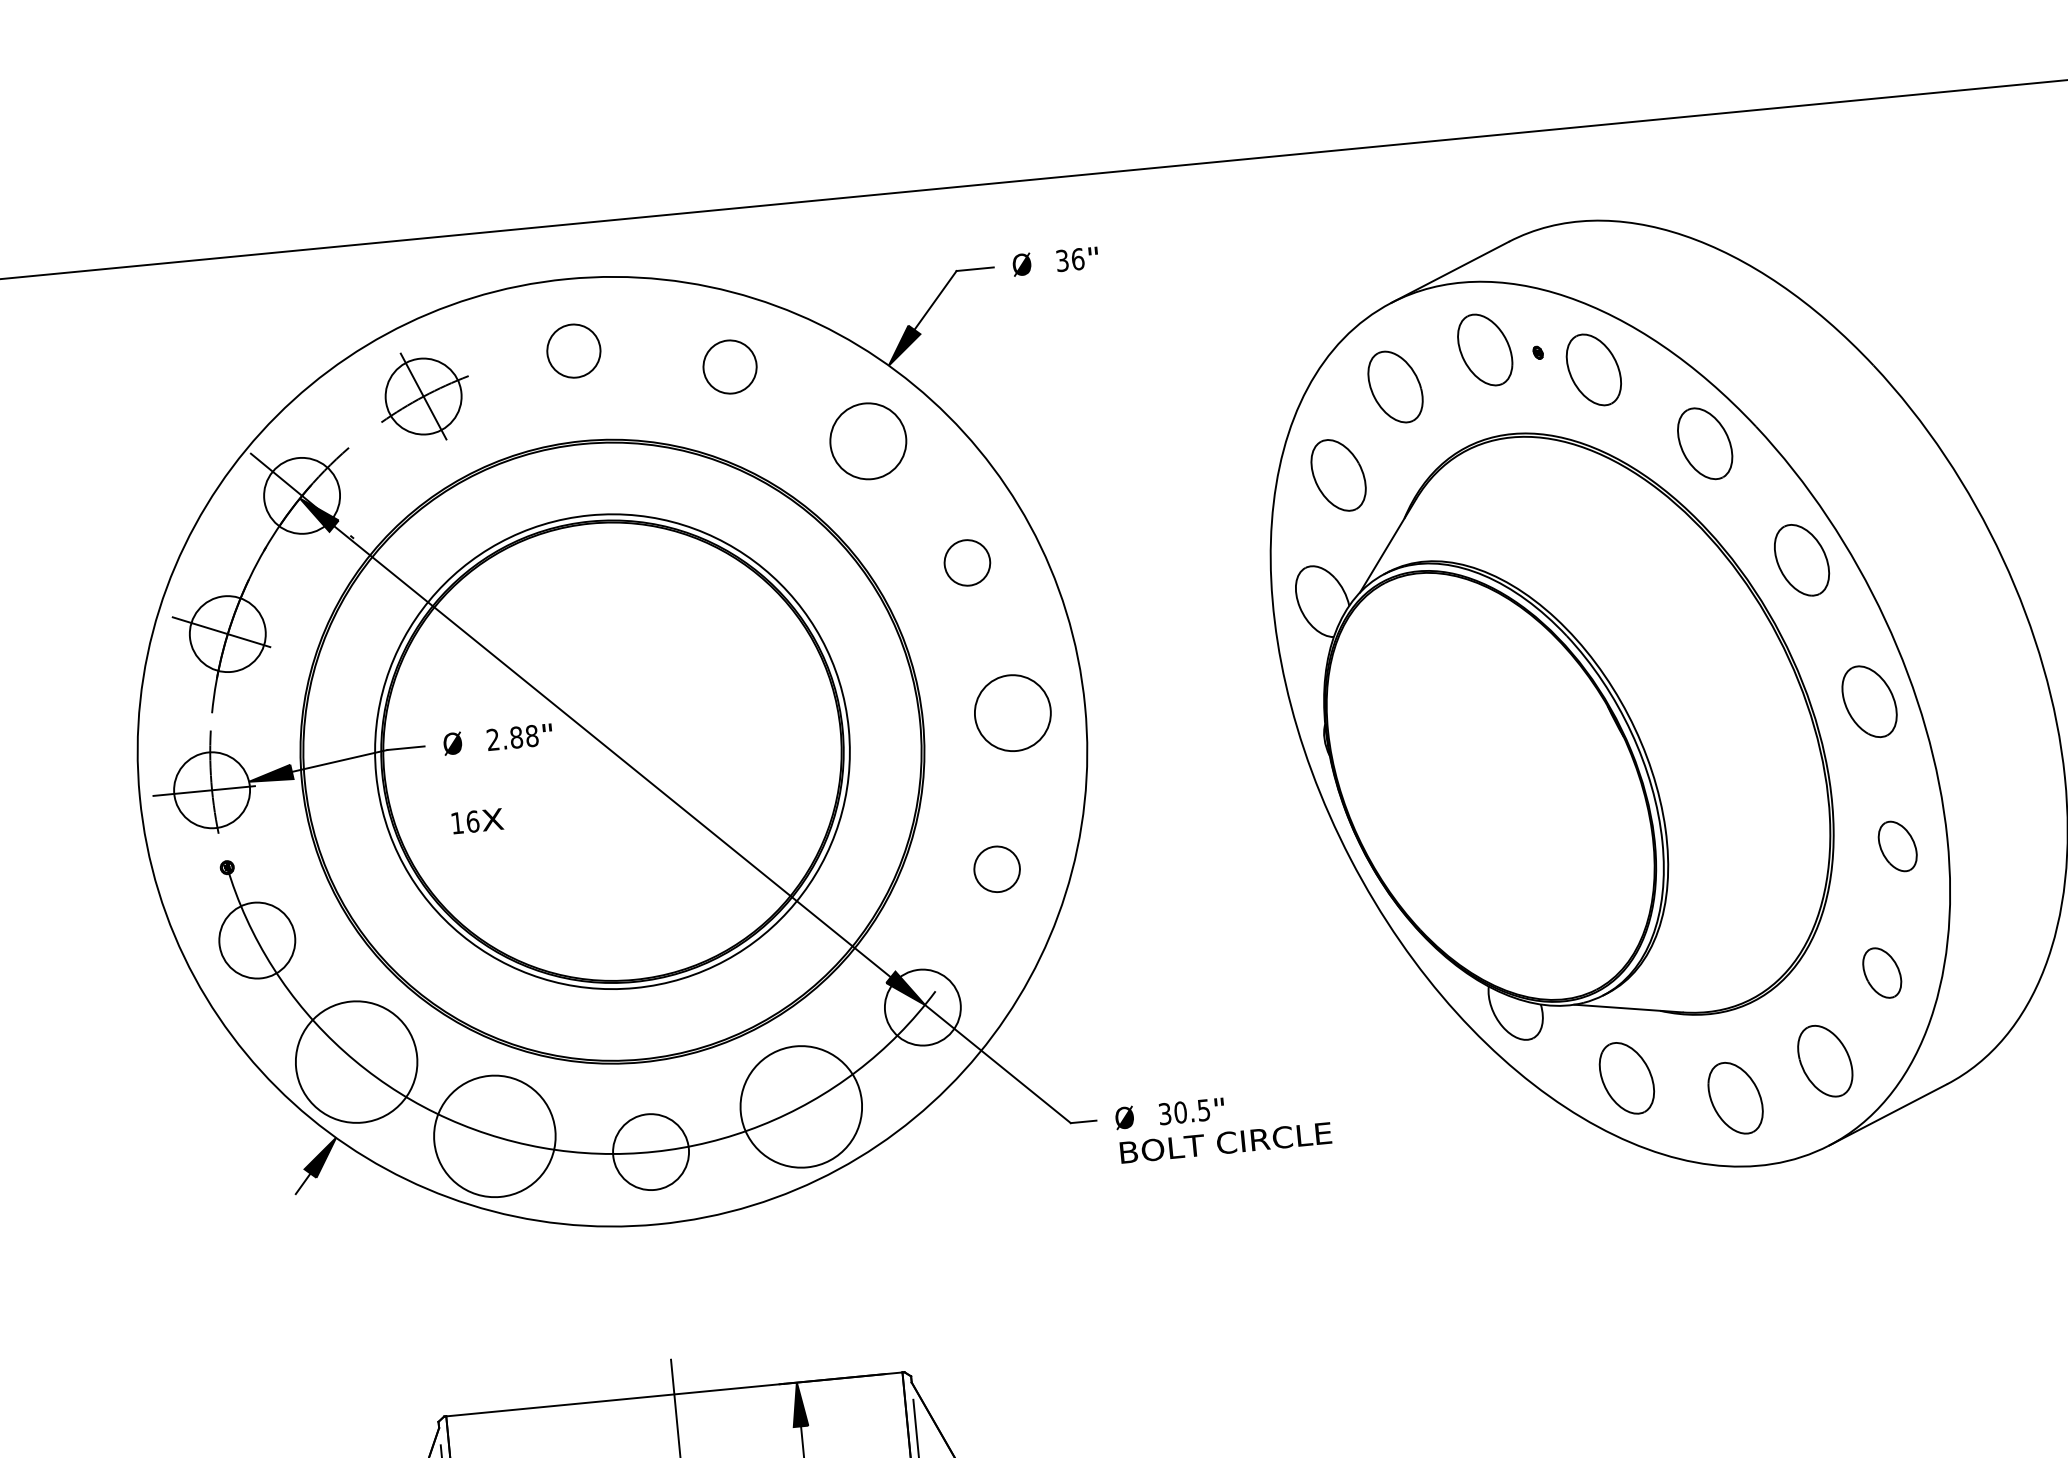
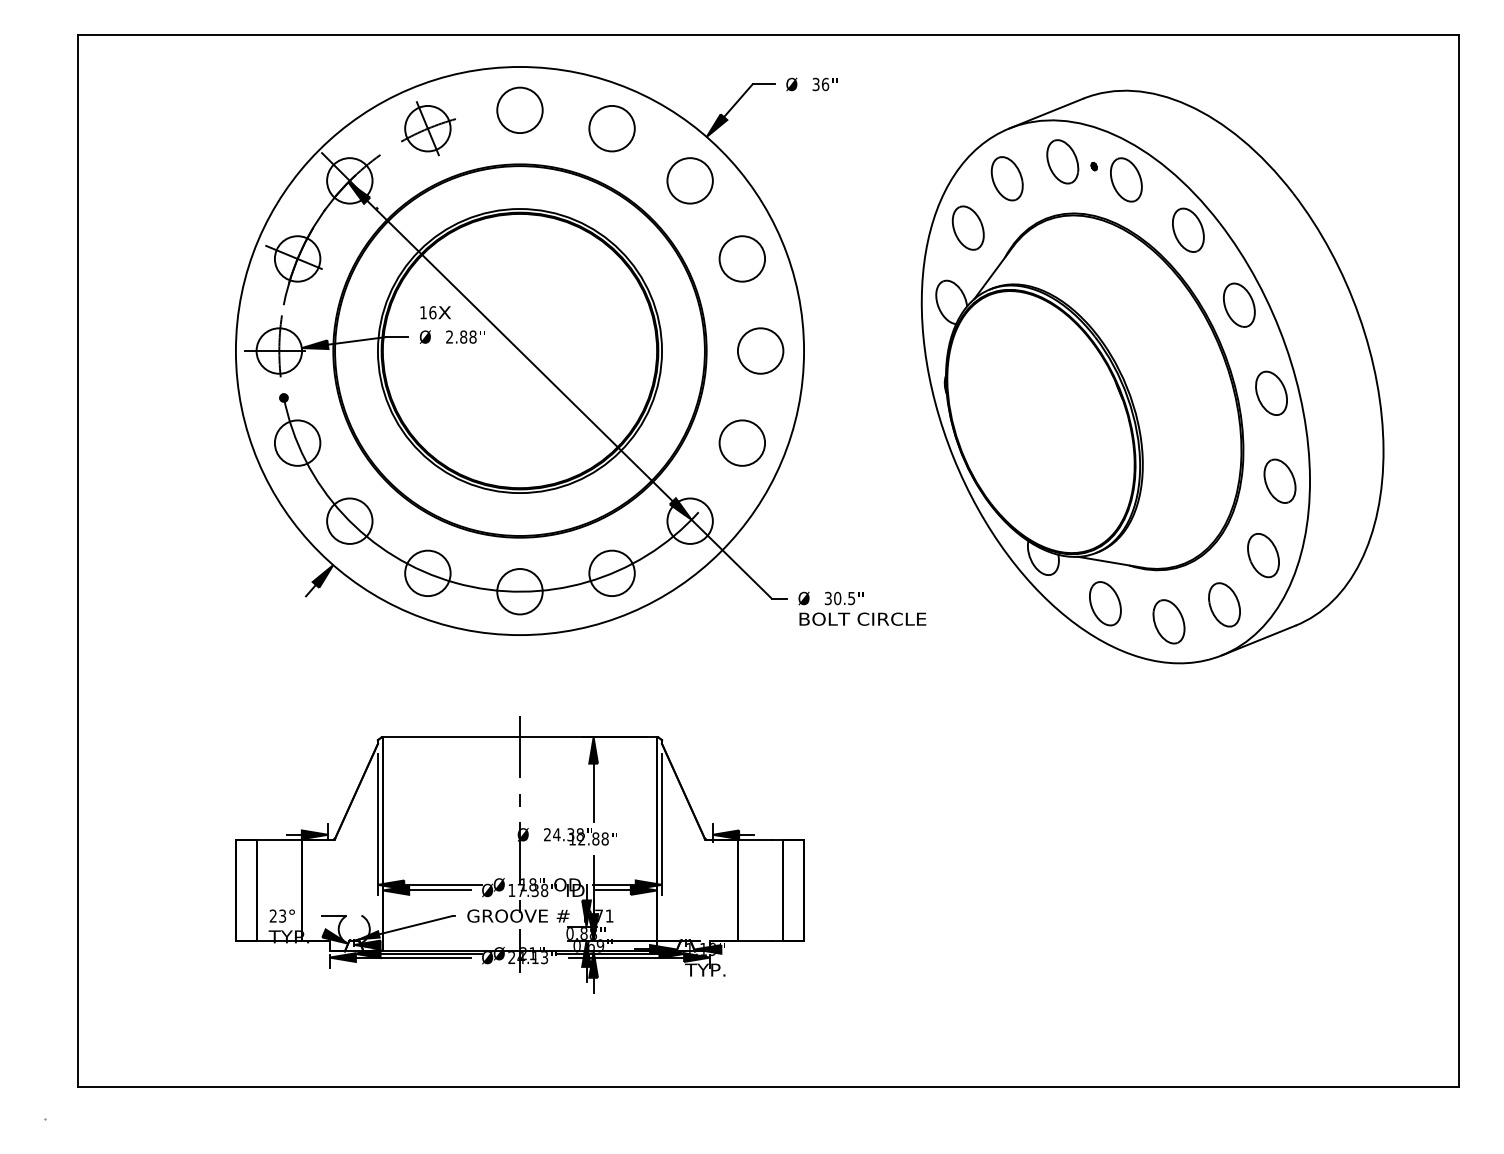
circle: (572, 349) -> (519, 109), size x1.43
circle: (729, 366) -> (611, 128), size x1.43
circle: (966, 562) -> (741, 258), size x1.67
text: (477, 820) -> (435, 312), moved
part: (1896, 845) -> (1279, 480), size x1.43
circle: (997, 868) -> (742, 442), size x1.67
part: (1882, 972) -> (1263, 555), size x1.43
circle: (355, 1060) -> (349, 520), size x0.62
circle: (800, 1107) -> (611, 573), size x0.62
circle: (494, 1136) -> (427, 573), size x0.62

